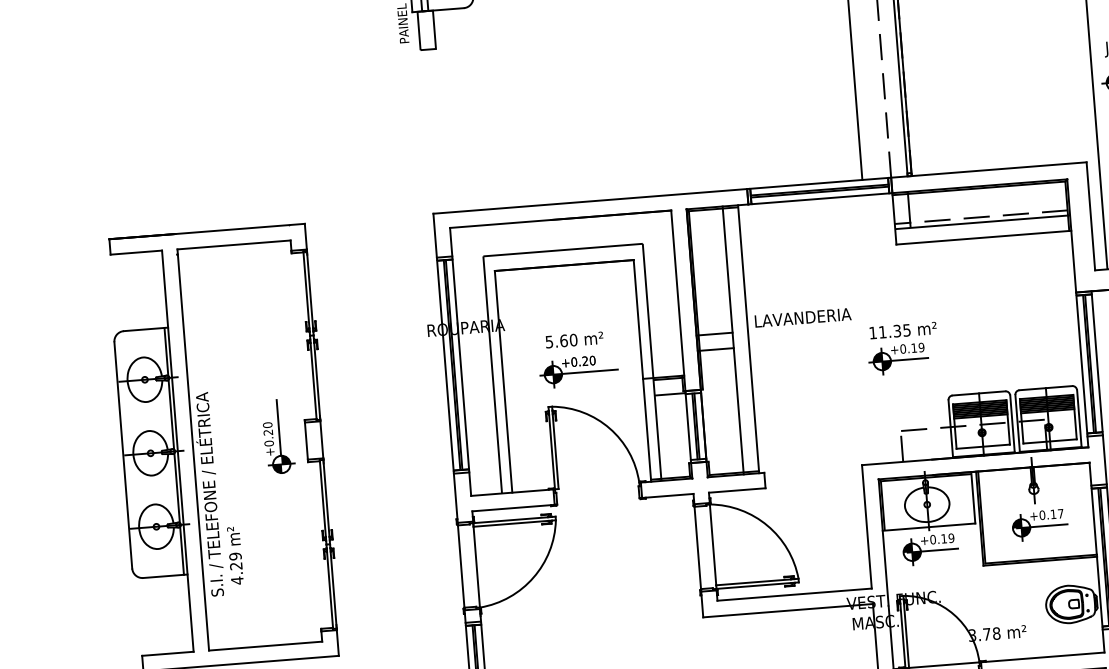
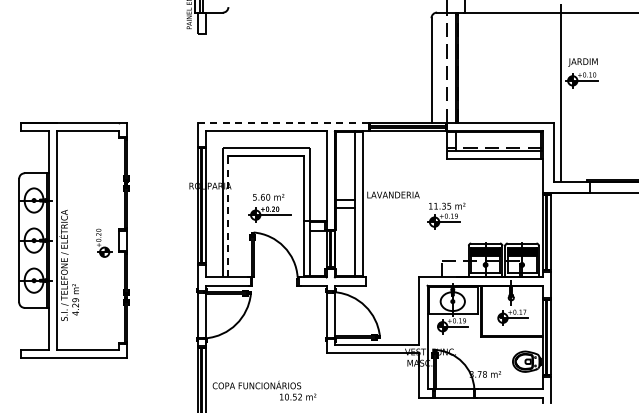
line: (590, 200) -> (283, 122), solid -> dashed
line: (503, 381) -> (228, 216), solid -> dashed
line: (278, 428) -> (104, 232), removed

